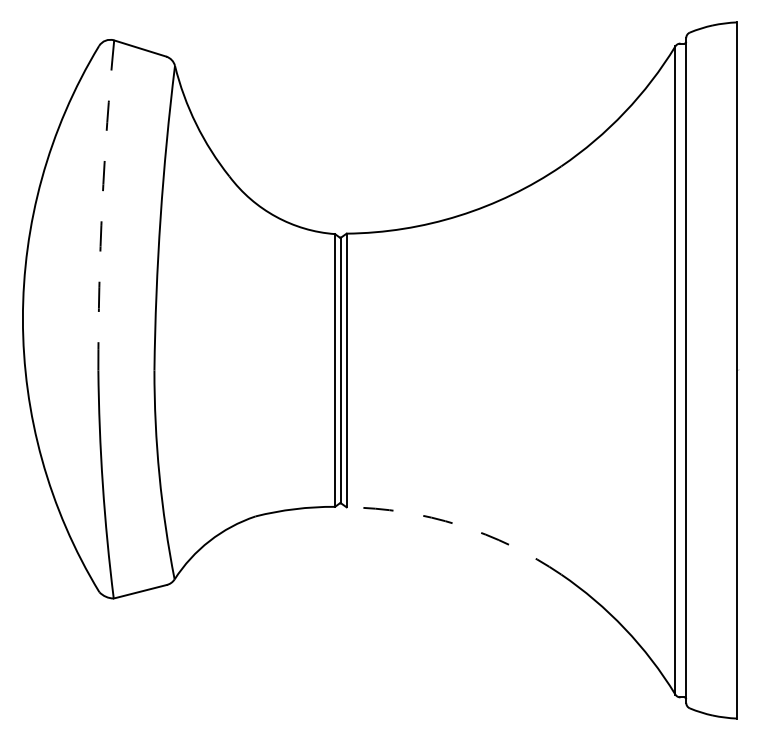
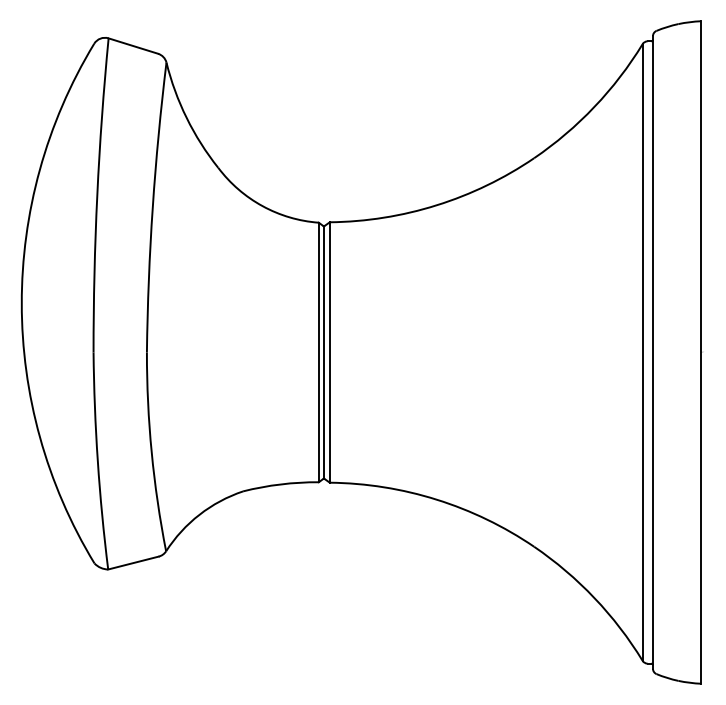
arc: (102, 205) -> (97, 195), dashed -> solid
arc: (458, 524) -> (436, 499), dashed -> solid

